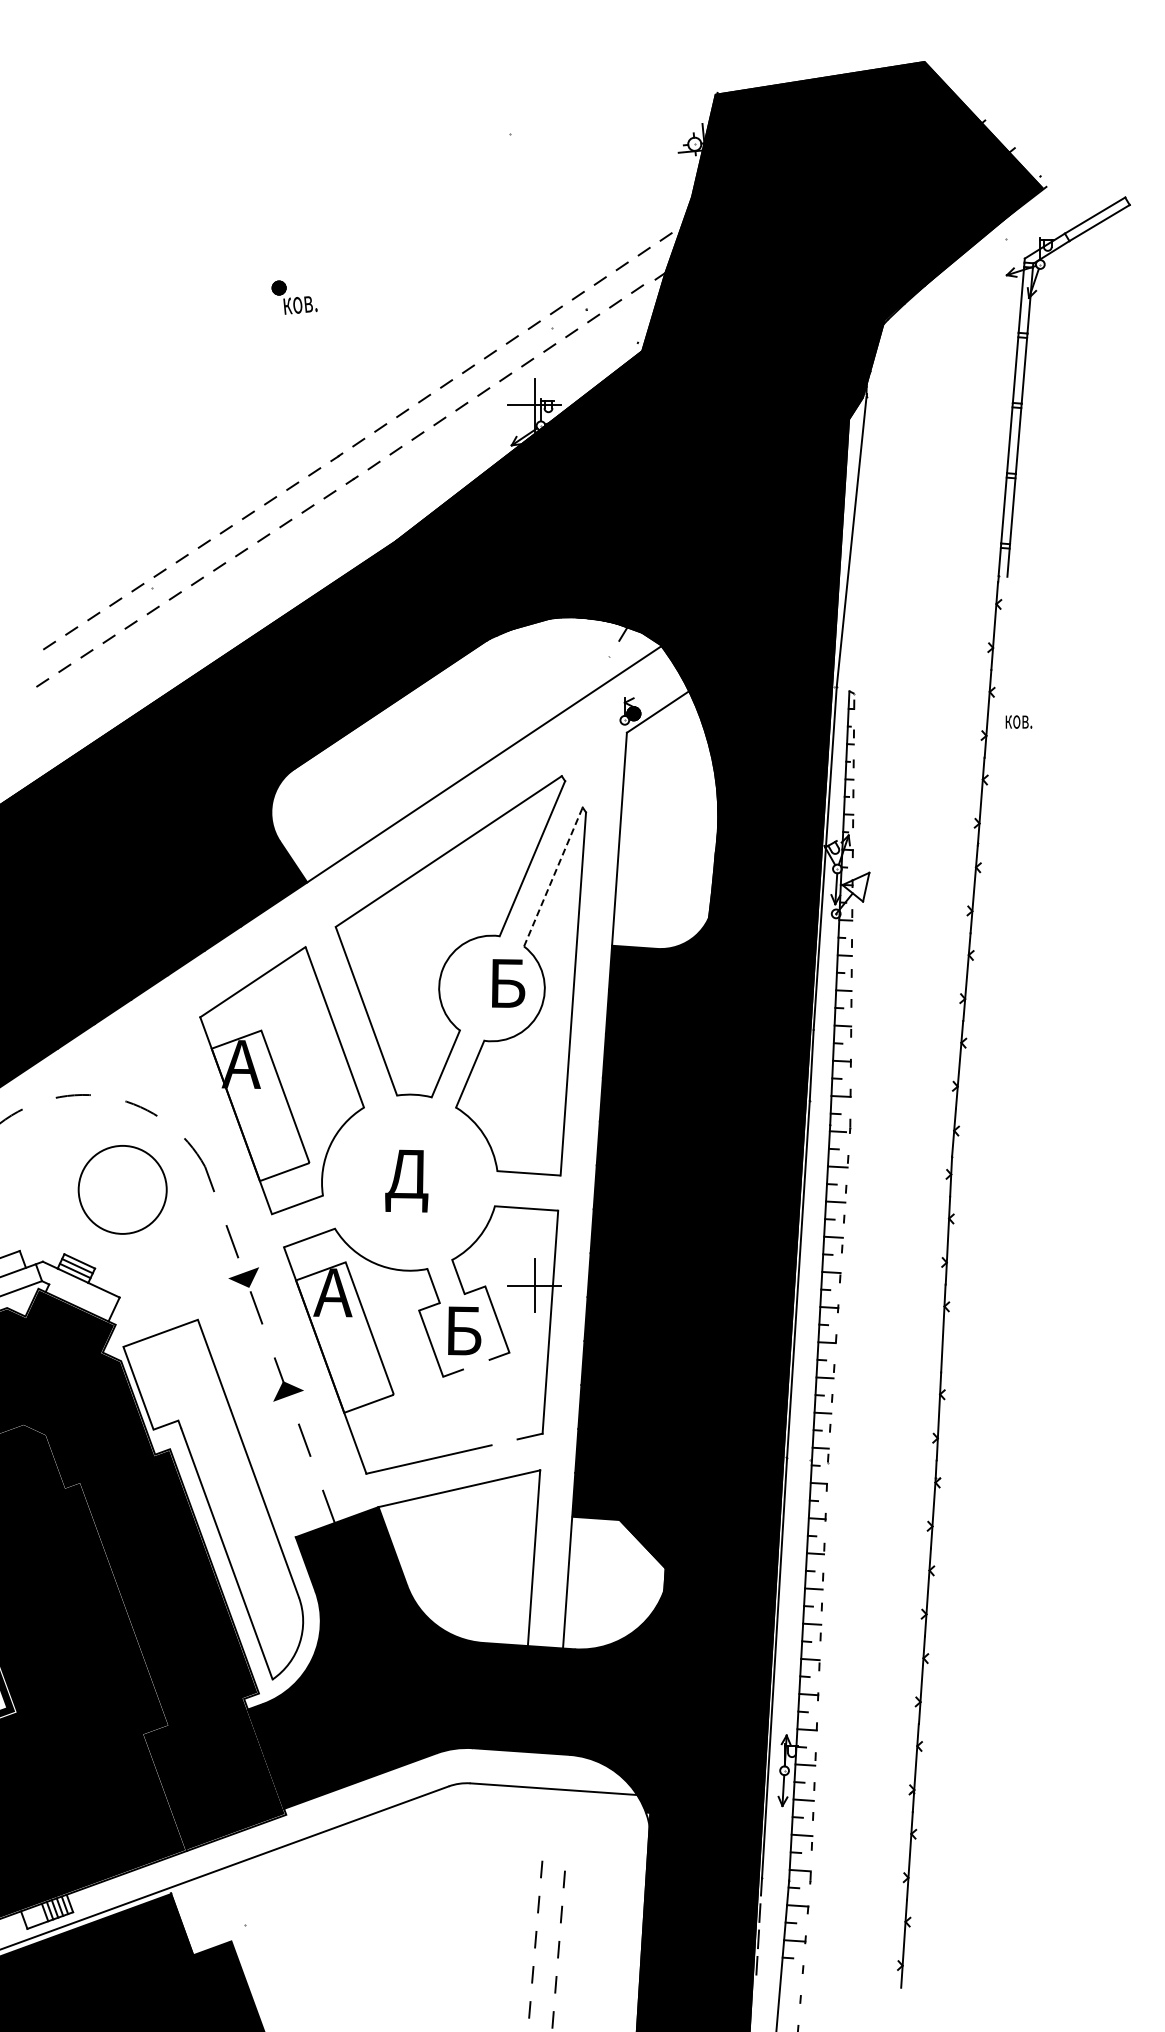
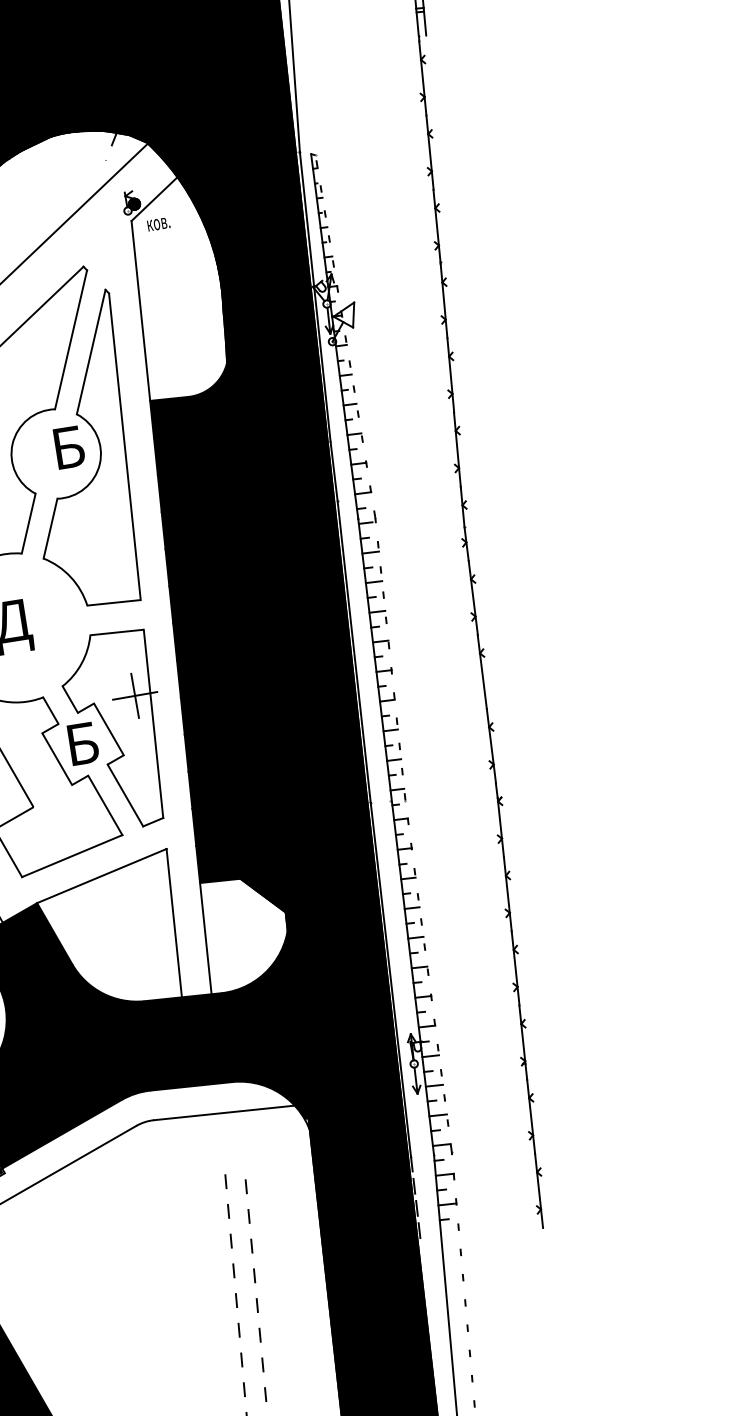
text: (1018, 721) -> (158, 223), moved
line: (553, 876) -> (91, 351), dashed -> solid
line: (502, 1399) -> (124, 795), added
line: (477, 1407) -> (105, 805), added

